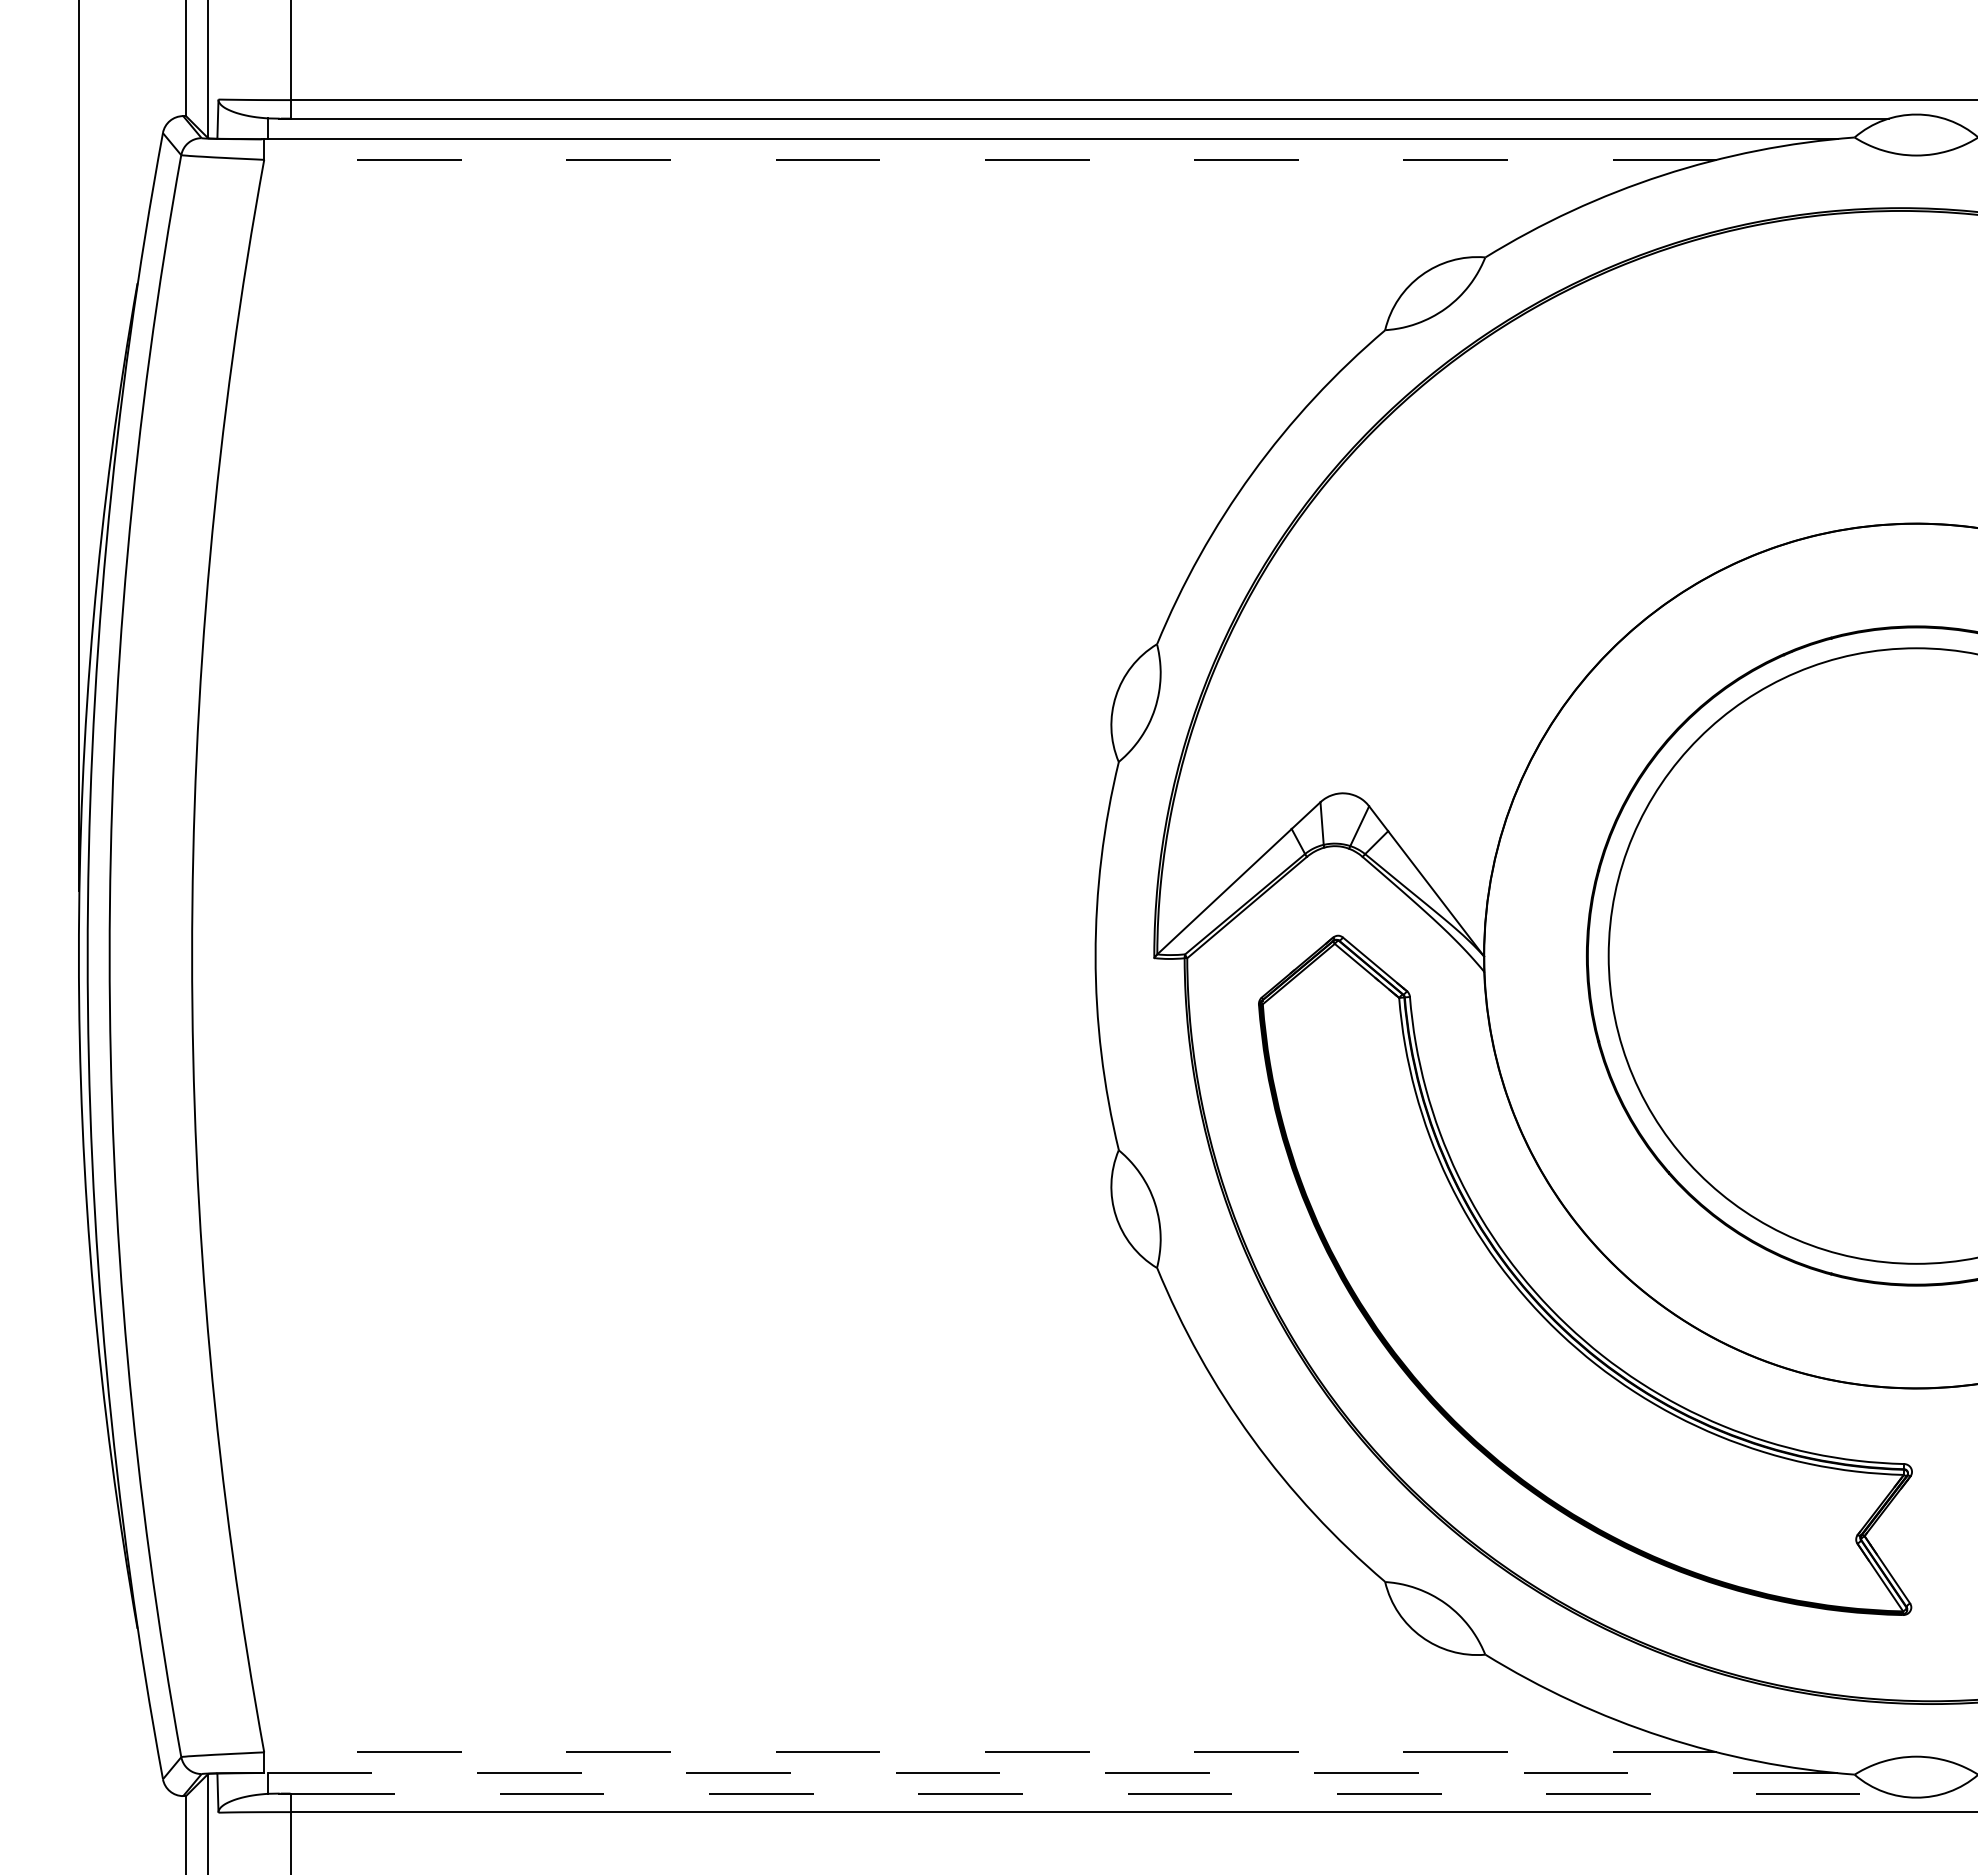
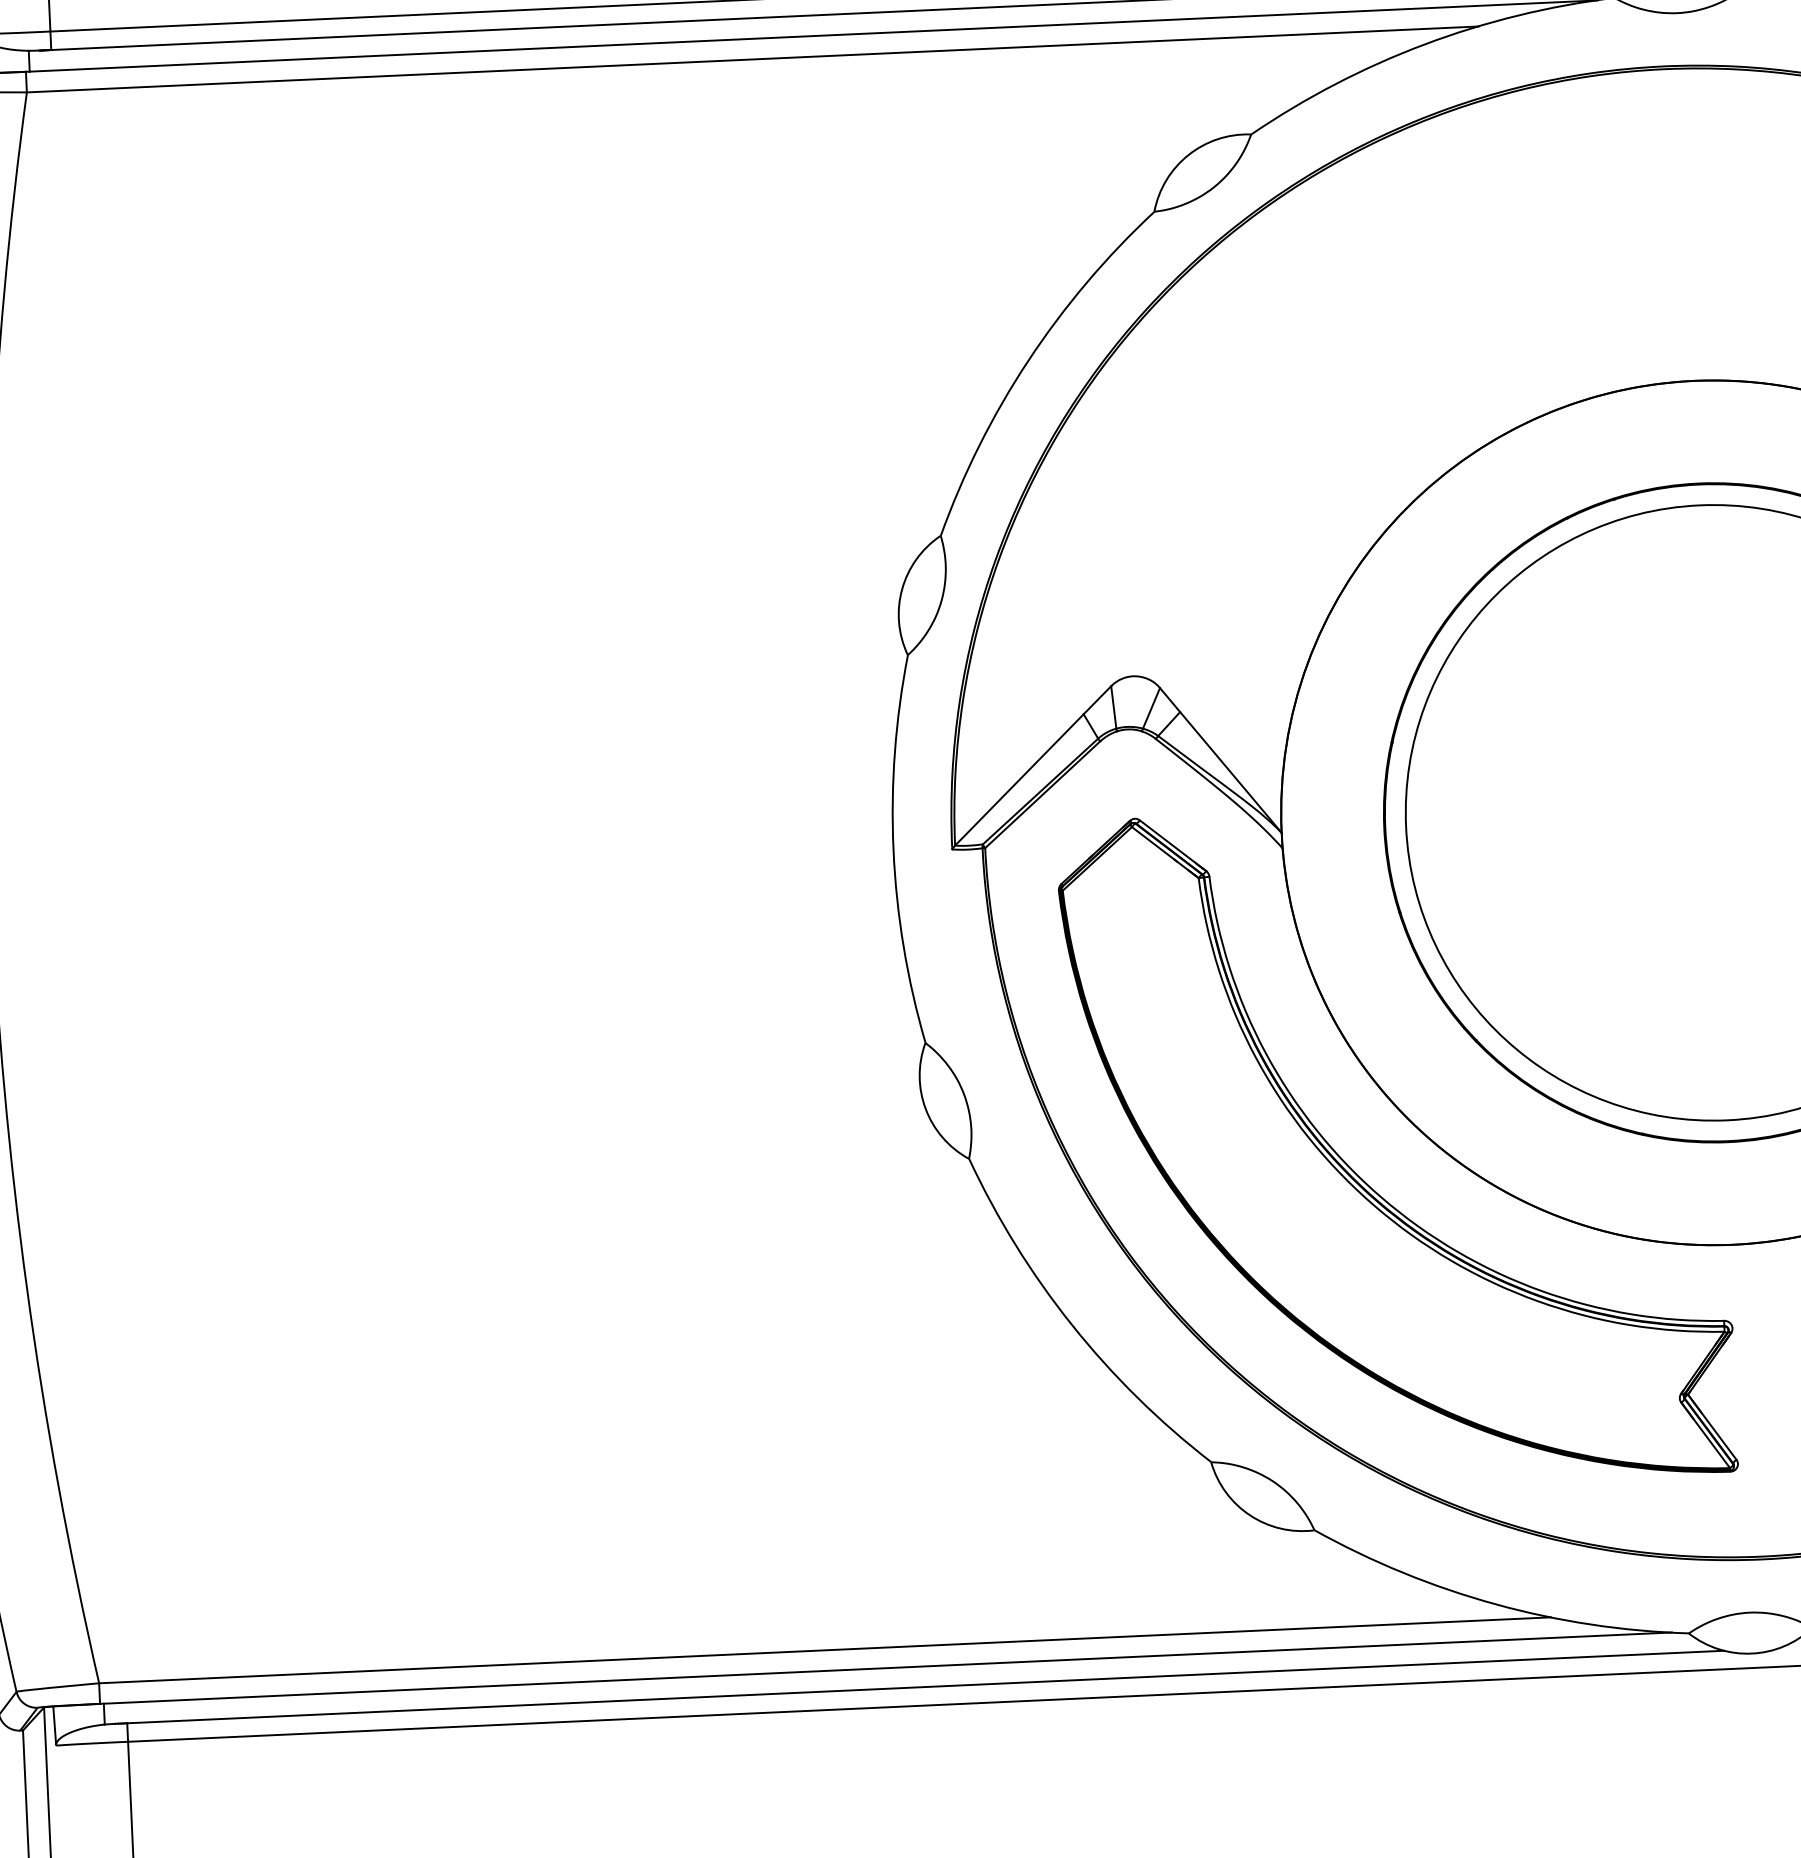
line: (990, 159) -> (752, 59), dashed -> solid
line: (990, 1752) -> (824, 1650), dashed -> solid
line: (1050, 1772) -> (885, 1667), dashed -> solid
line: (1090, 1793) -> (926, 1686), dashed -> solid

